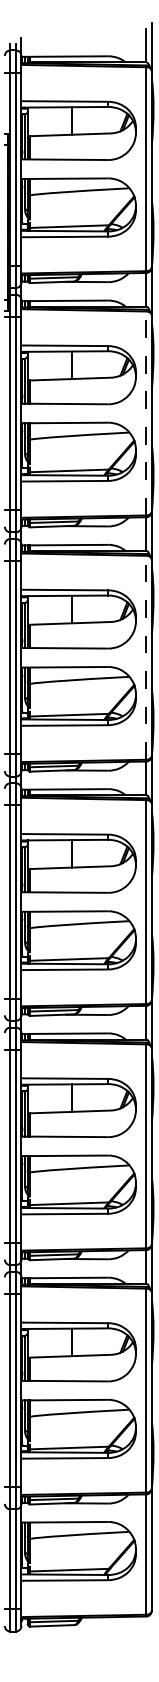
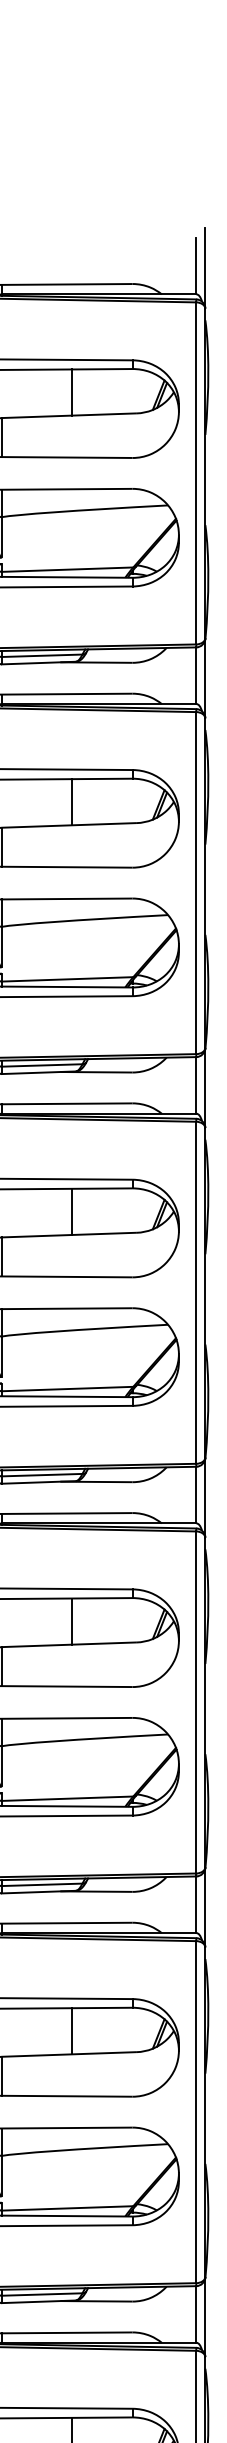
line: (146, 413) -> (196, 883), dashed -> solid
line: (146, 657) -> (196, 1292), dashed -> solid

